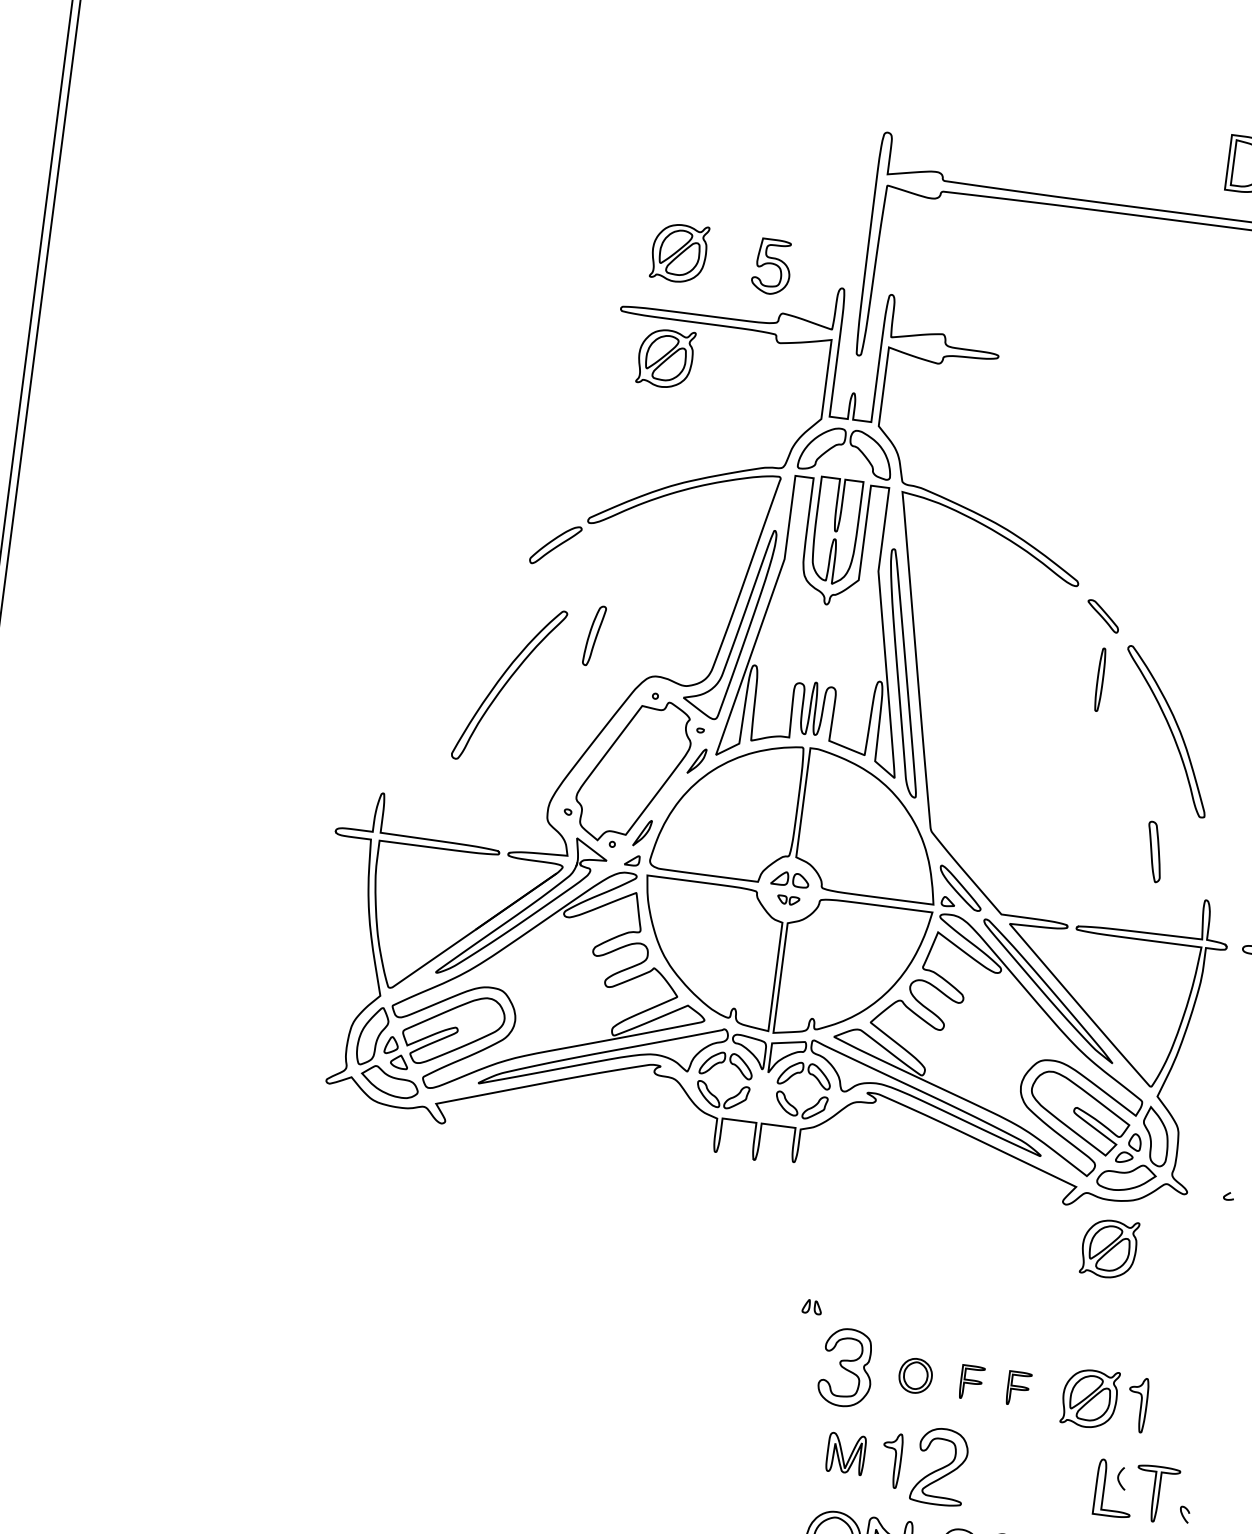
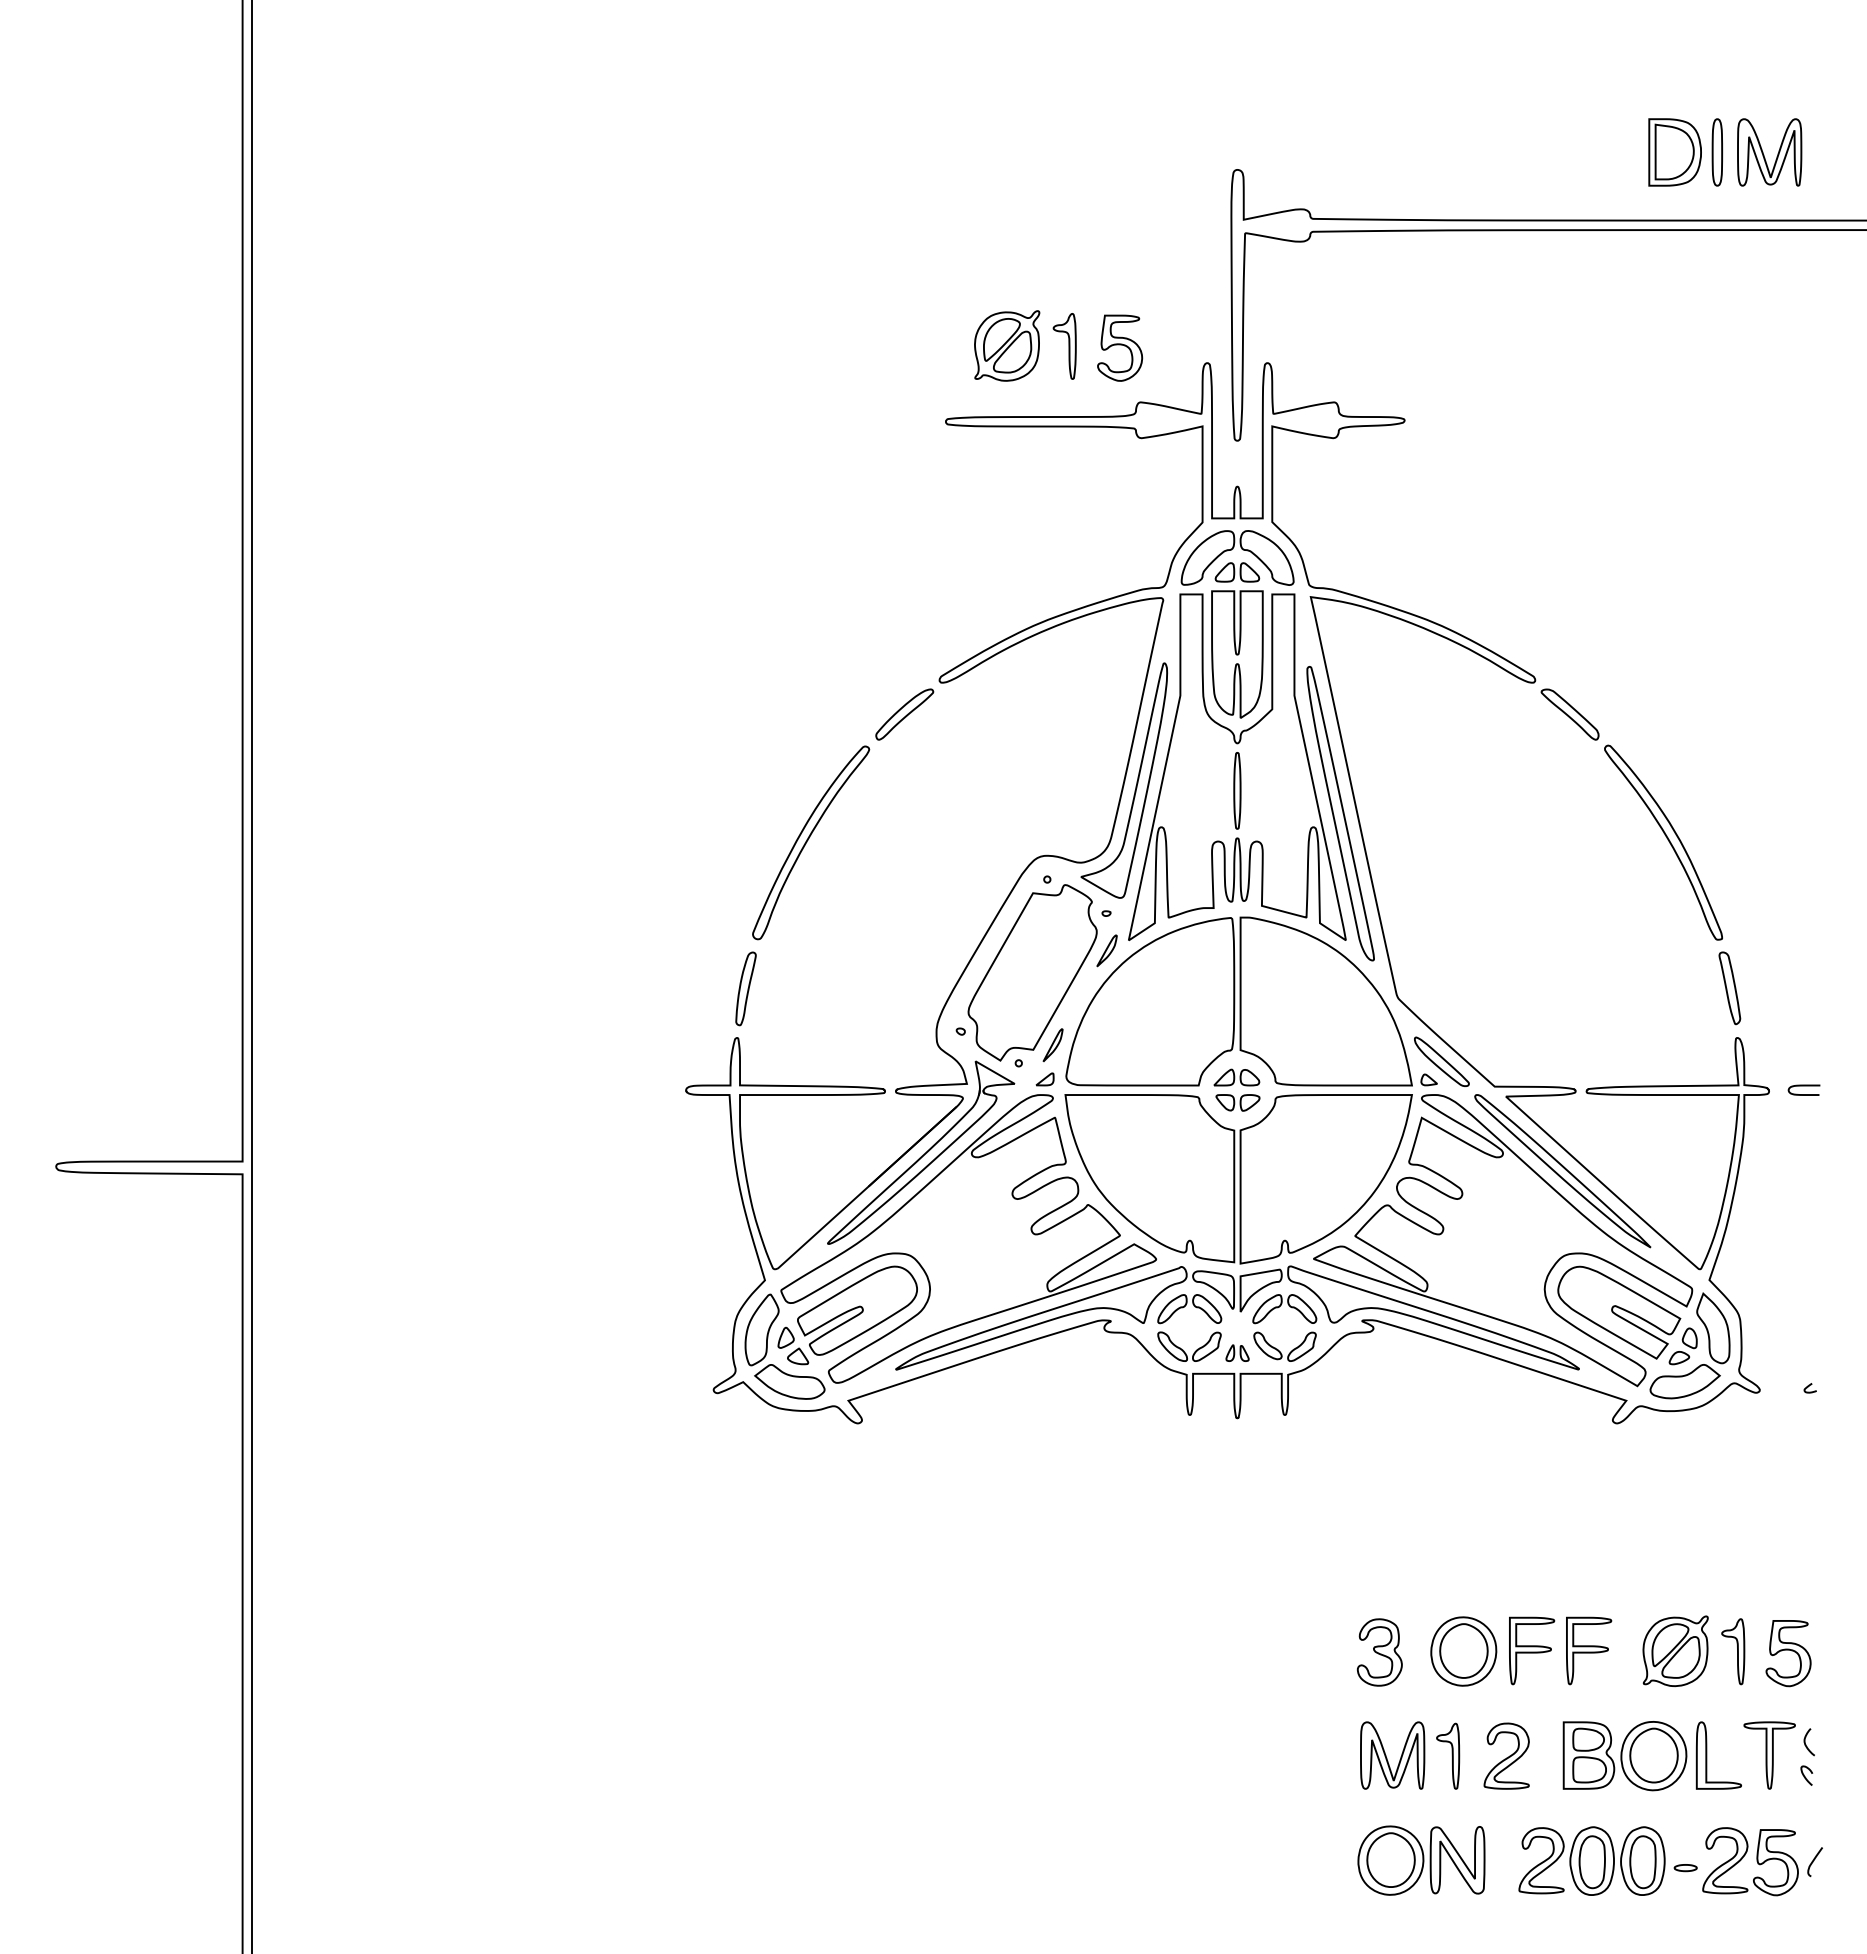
part: (726, 259) -> (1064, 346), added
part: (666, 357) -> (1007, 473), removed
part: (844, 463) -> (1237, 572), added
part: (1102, 616) -> (1569, 714), size x1.43
part: (594, 635) -> (745, 988), moved
part: (1100, 679) -> (1237, 790), moved
part: (509, 684) -> (811, 842), moved
part: (1154, 852) -> (1729, 988), moved
part: (788, 900) -> (1237, 1102), size x1.67
part: (1109, 1248) -> (1675, 1469), removed
part: (812, 1306) -> (1237, 1352), moved
part: (846, 1367) -> (1379, 1652), size x0.71
part: (915, 1375) -> (1463, 1651), size x1.67
part: (972, 1382) -> (1532, 1650), size x1.67
part: (1019, 1388) -> (1589, 1650), size x1.67
part: (1182, 1412) -> (1788, 1653), added
part: (845, 1453) -> (1392, 1755), size x1.43
part: (939, 1466) -> (1506, 1755), size x0.71
part: (1036, 1479) -> (1624, 1756), added
curve: (1119, 1480) -> (1806, 1744), moved

